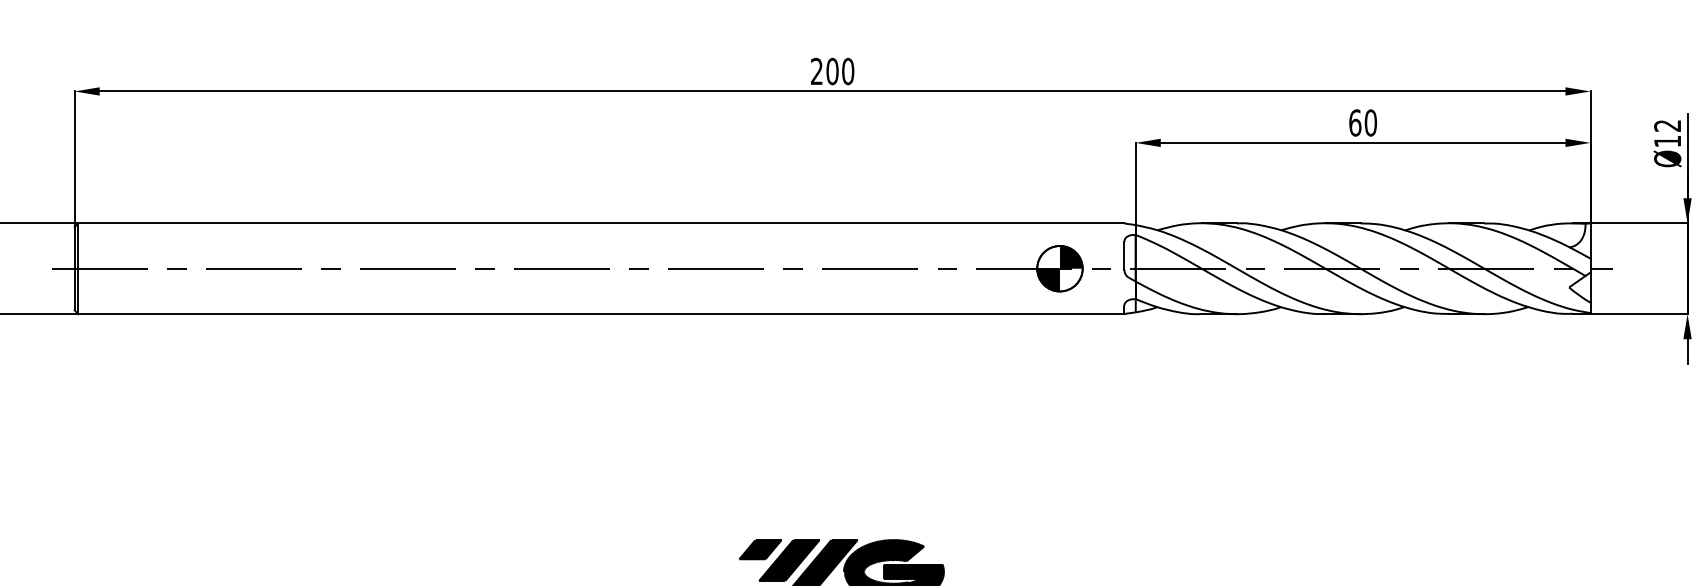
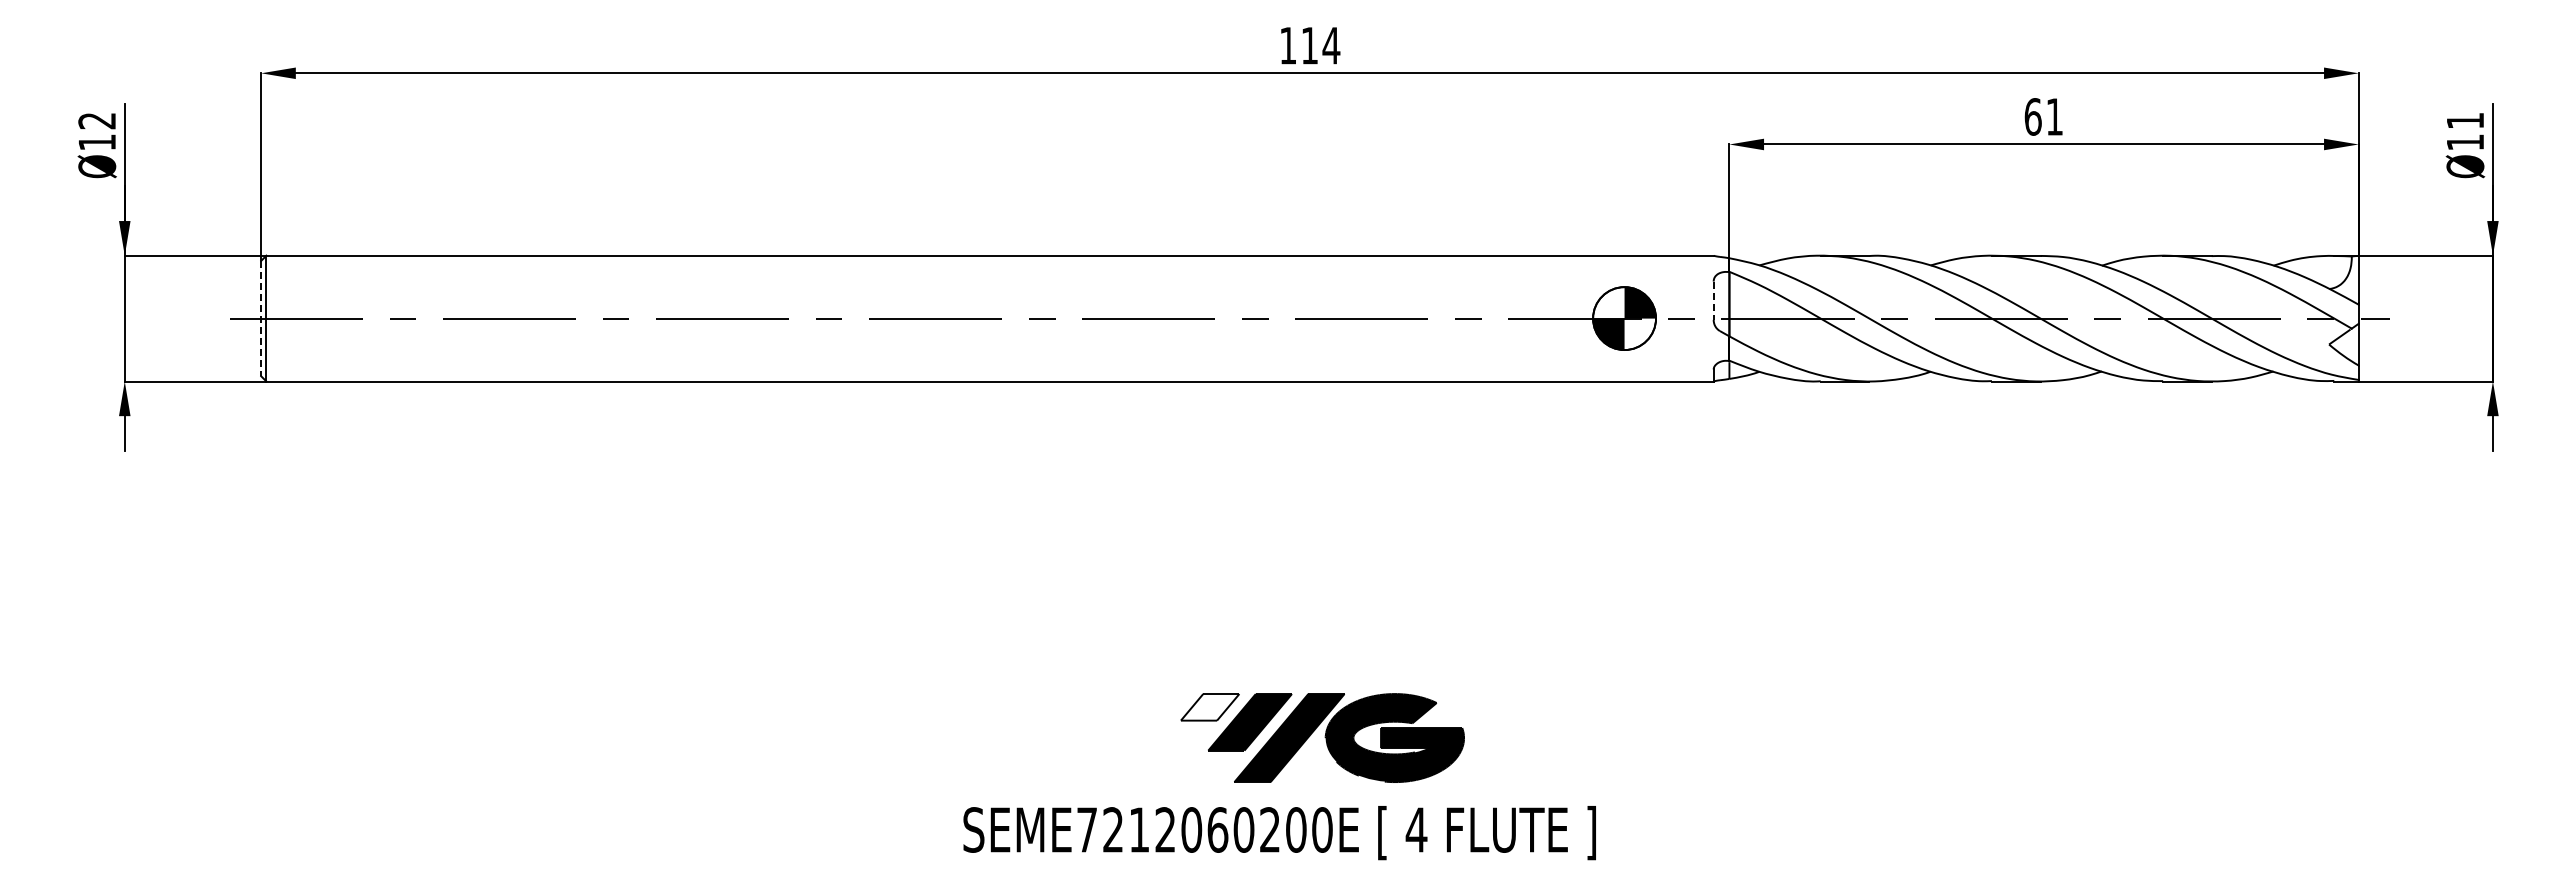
text: (833, 71) -> (1310, 45), 200 -> 114
text: (1370, 122) -> (2054, 116), 60 -> 61
text: (1667, 126) -> (2464, 121), Ø12 -> Ø11
line: (1124, 256) -> (1713, 301), solid -> dashed
line: (74, 268) -> (261, 318), solid -> dashed
fill: (760, 549) -> (1209, 707), removed

